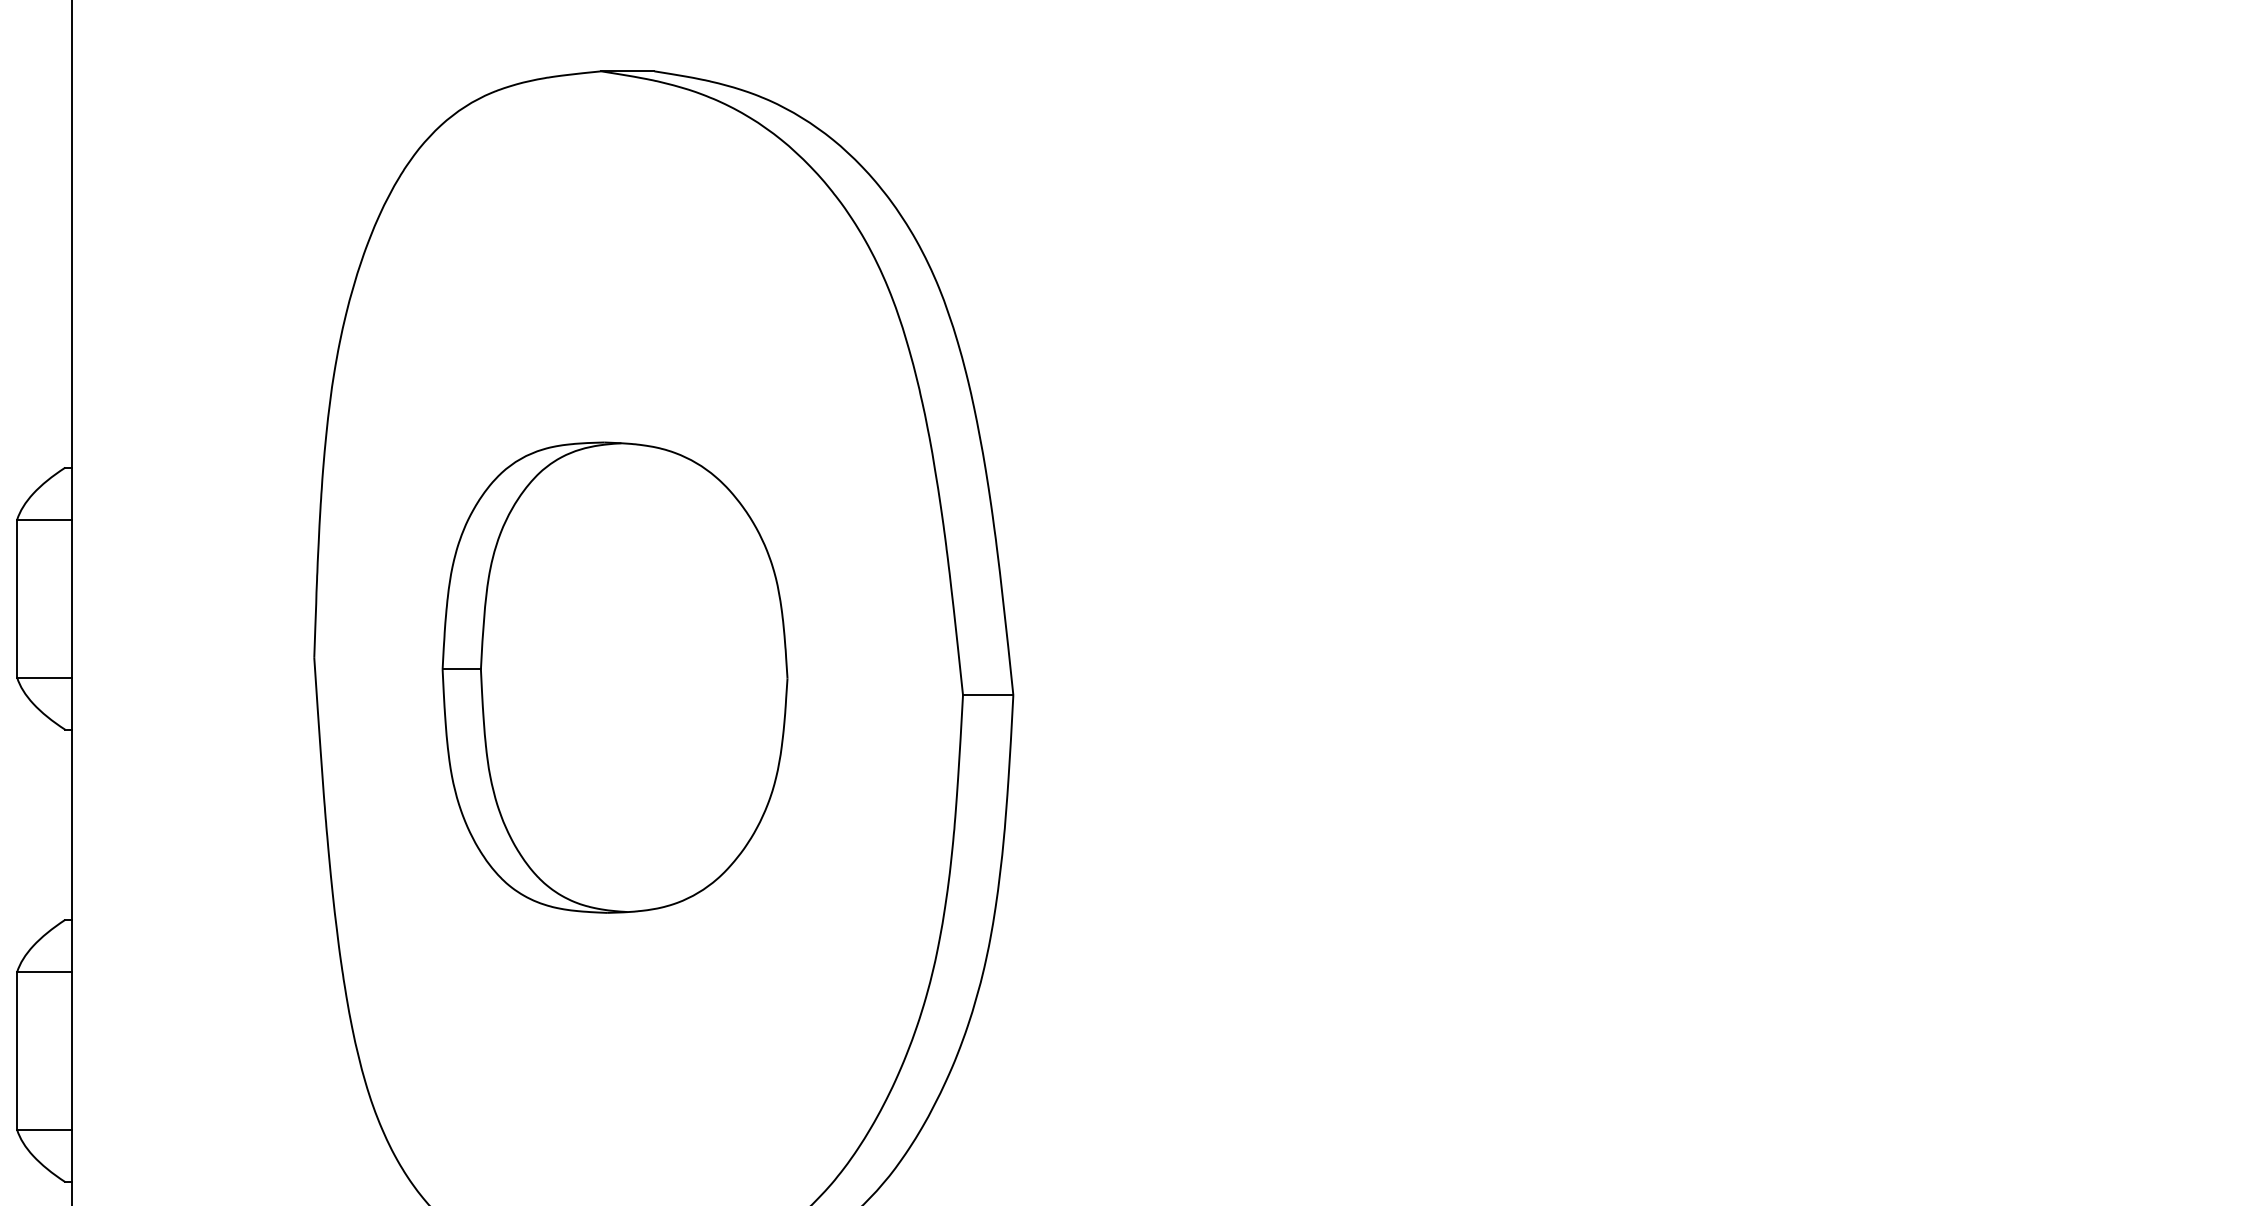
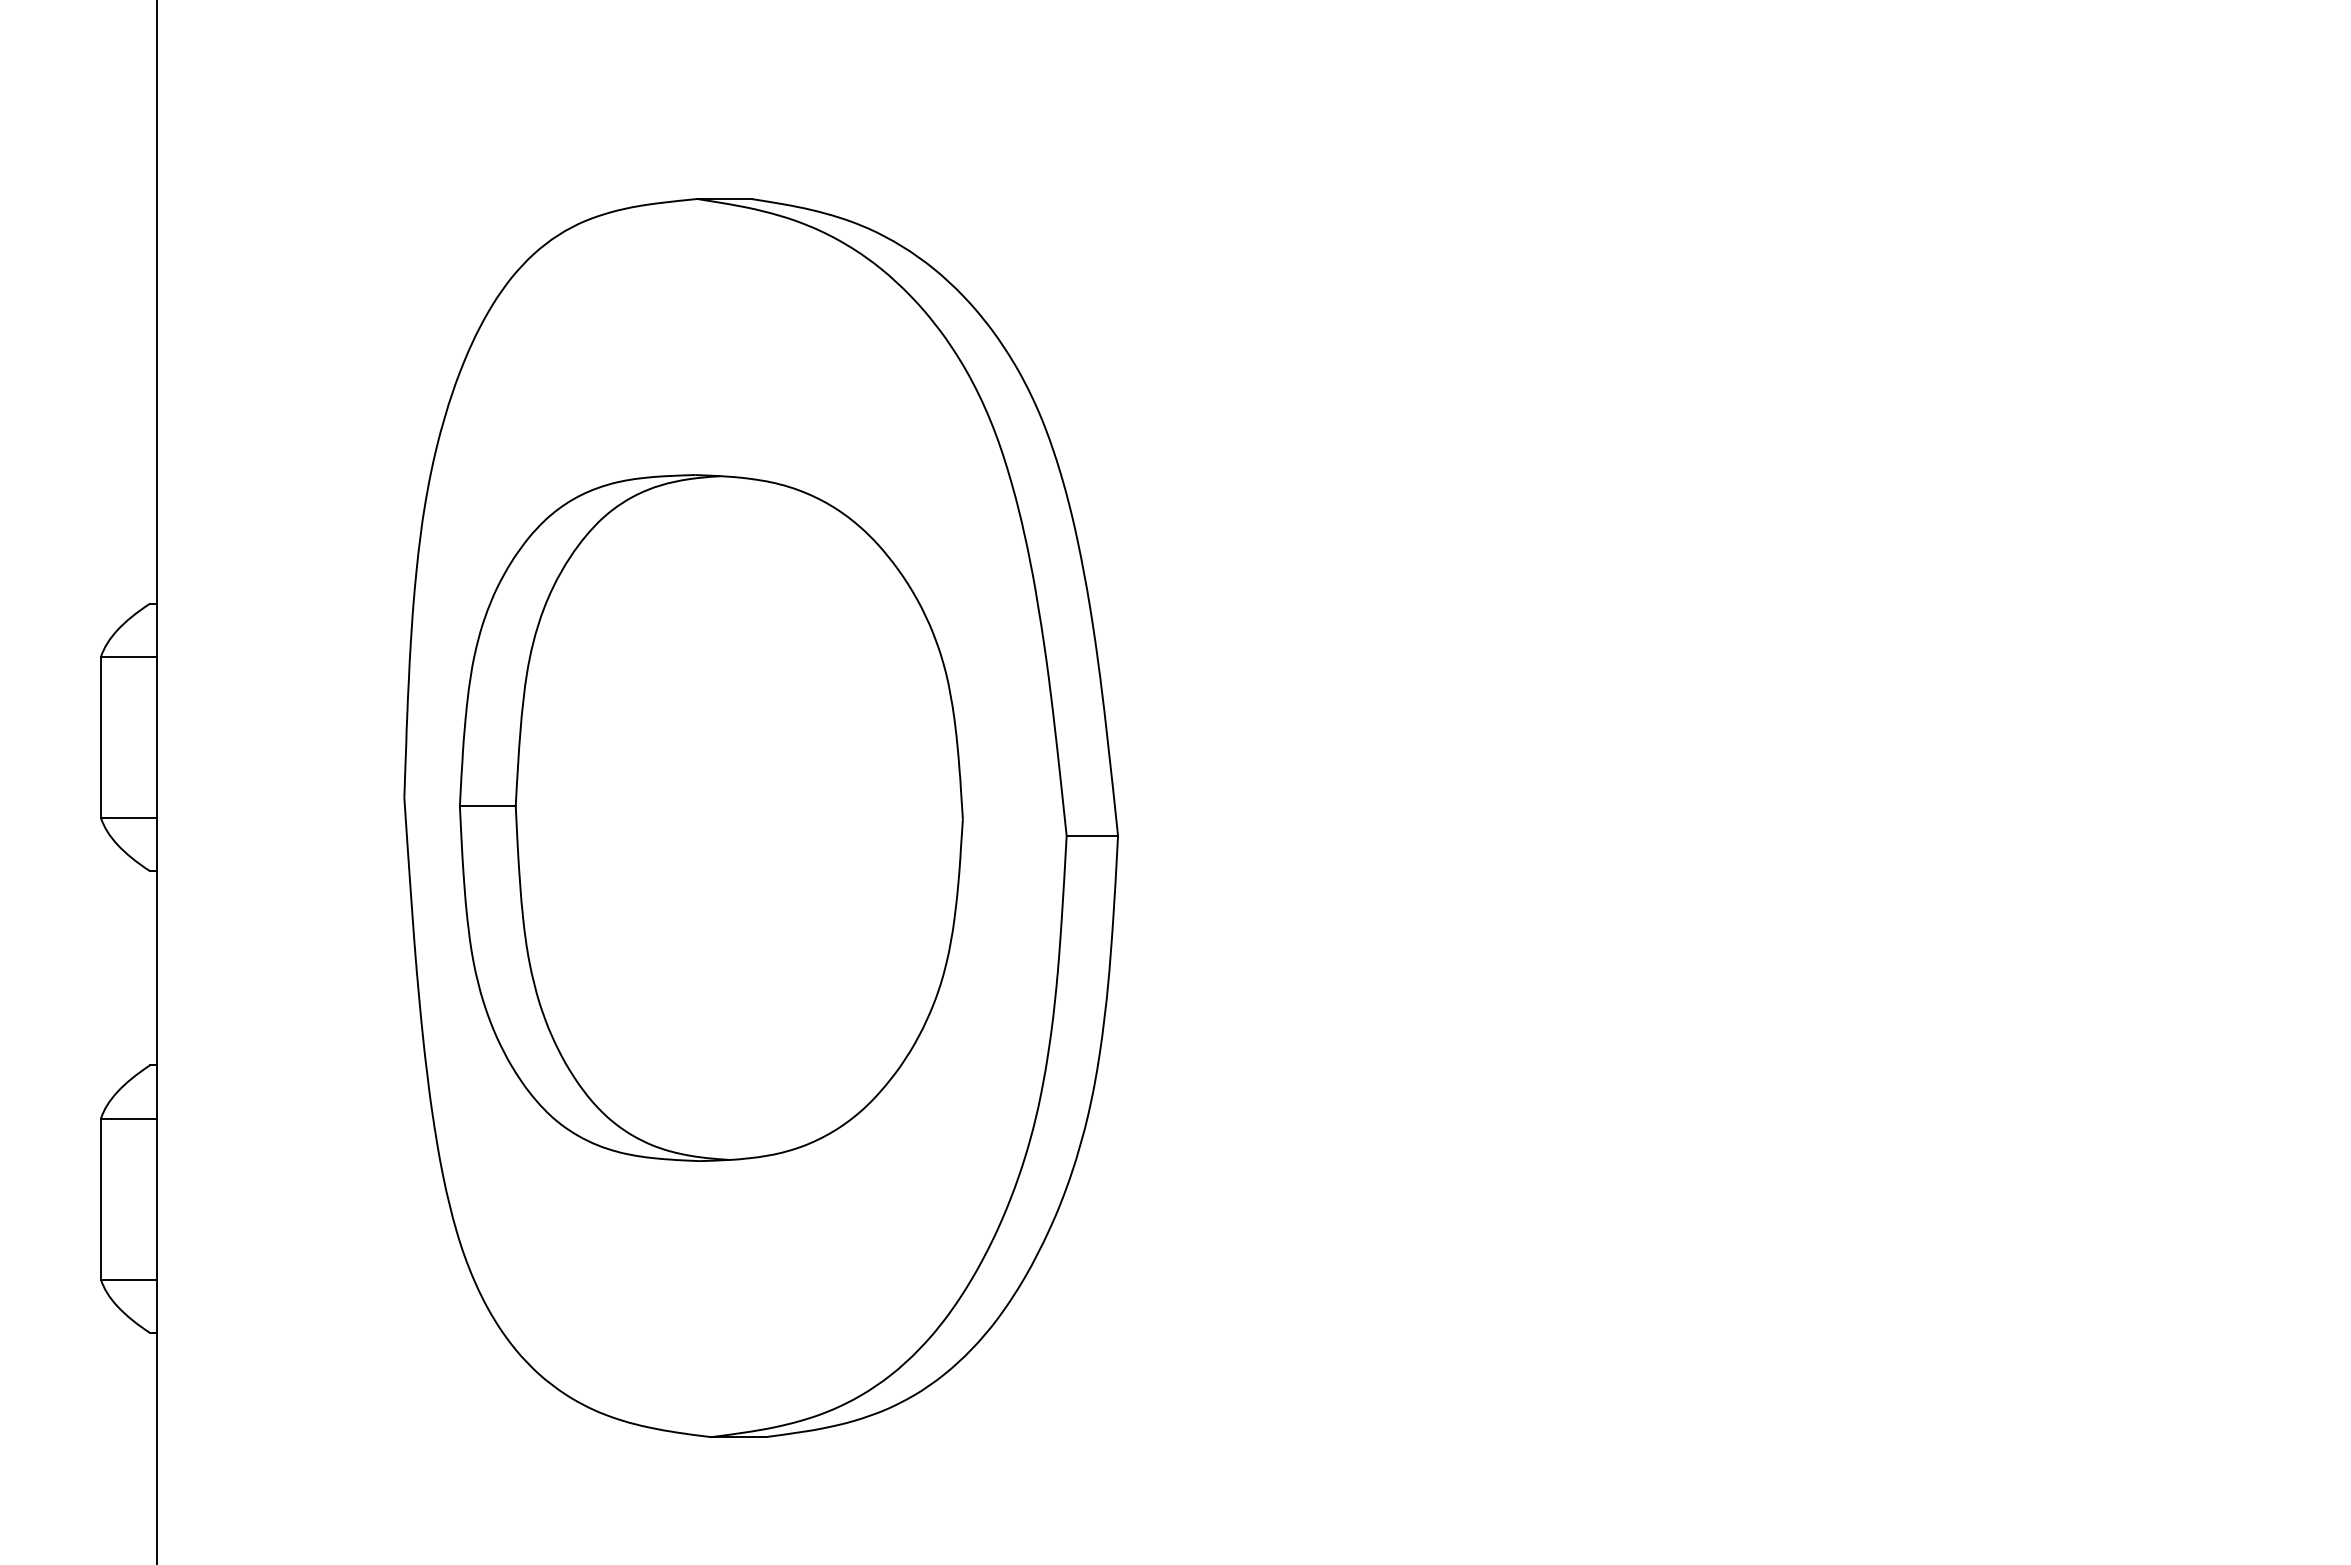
part: (615, 677) -> (711, 817), size x1.43

